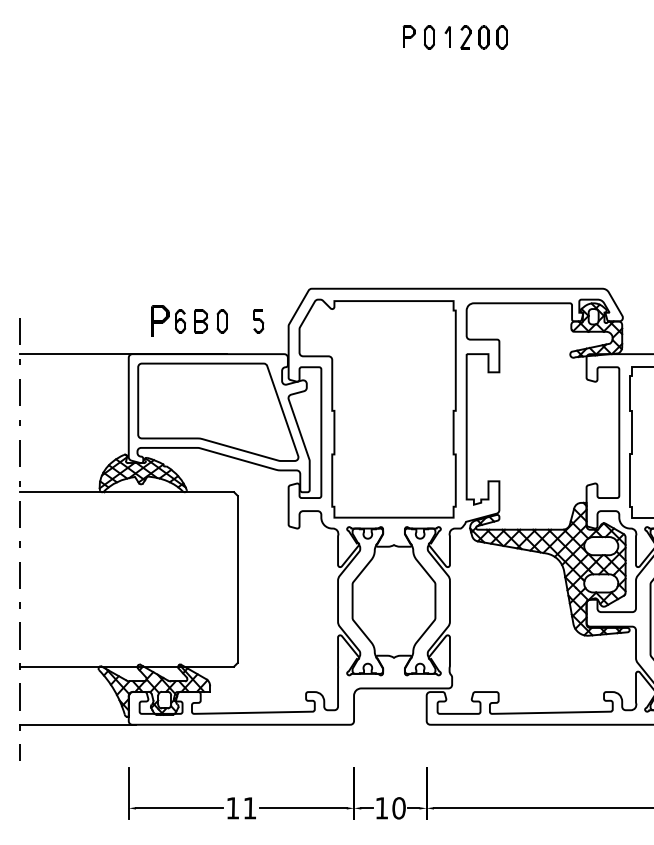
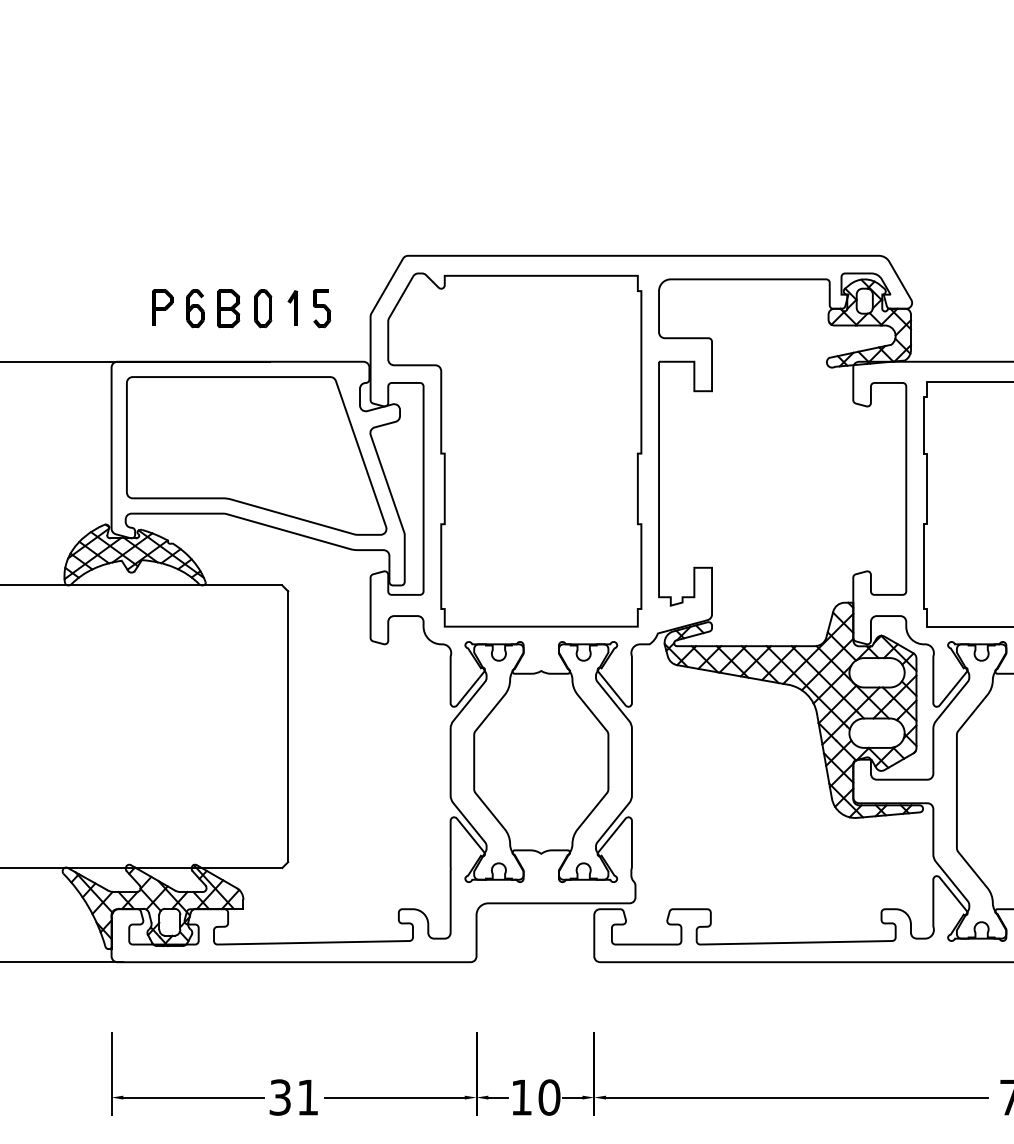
part: (159, 320) -> (161, 307), size x0.71
part: (240, 320) -> (292, 307), added
text: (232, 808) -> (279, 1097), 11 -> 31

